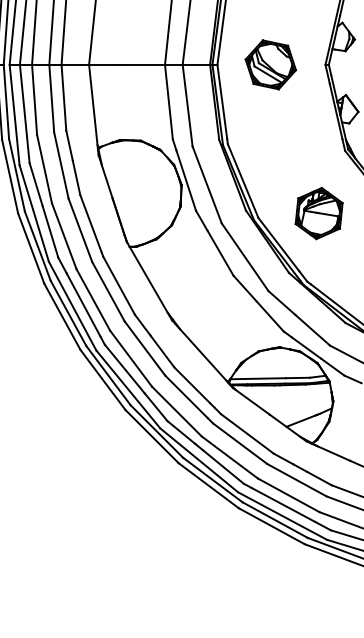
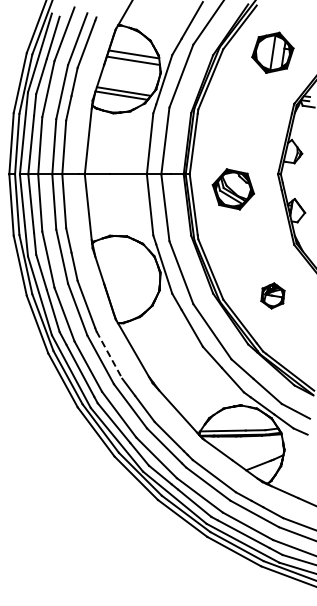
part: (269, 64) -> (232, 189), moved
part: (318, 212) -> (272, 295), size x0.6
line: (119, 286) -> (109, 355), solid -> dashed

